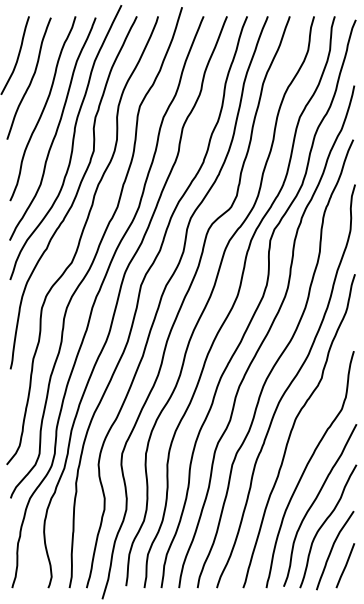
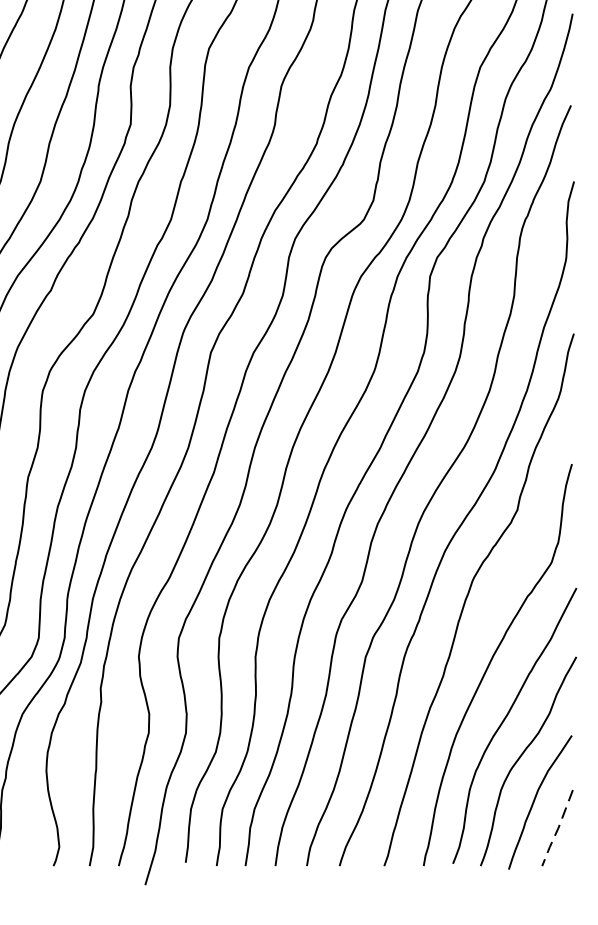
line: (345, 566) -> (557, 829), solid -> dashed

